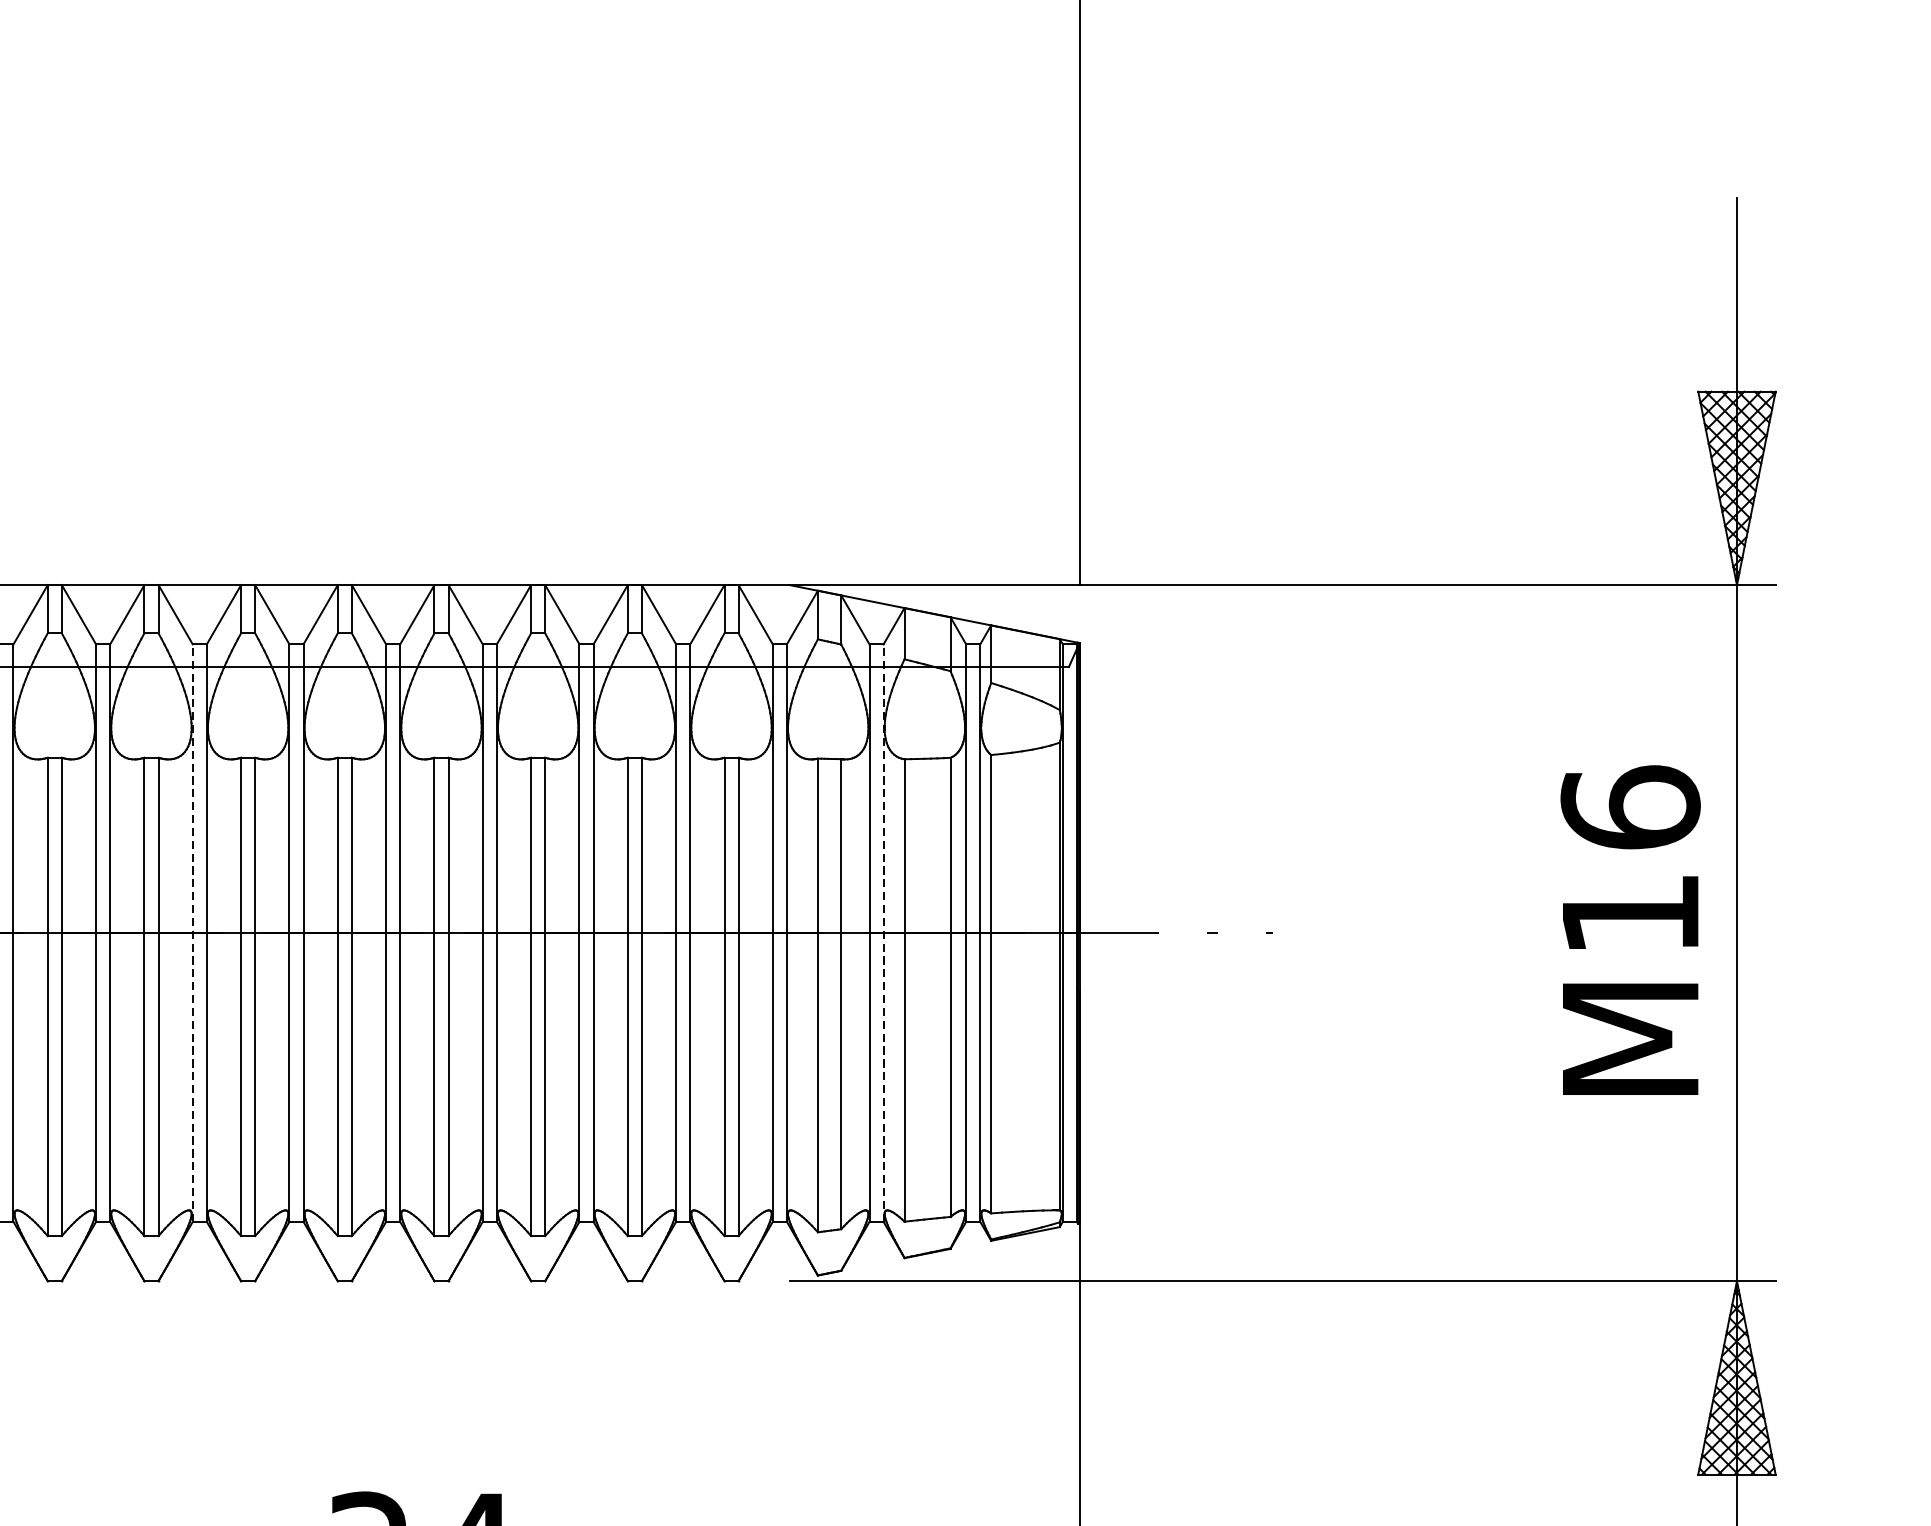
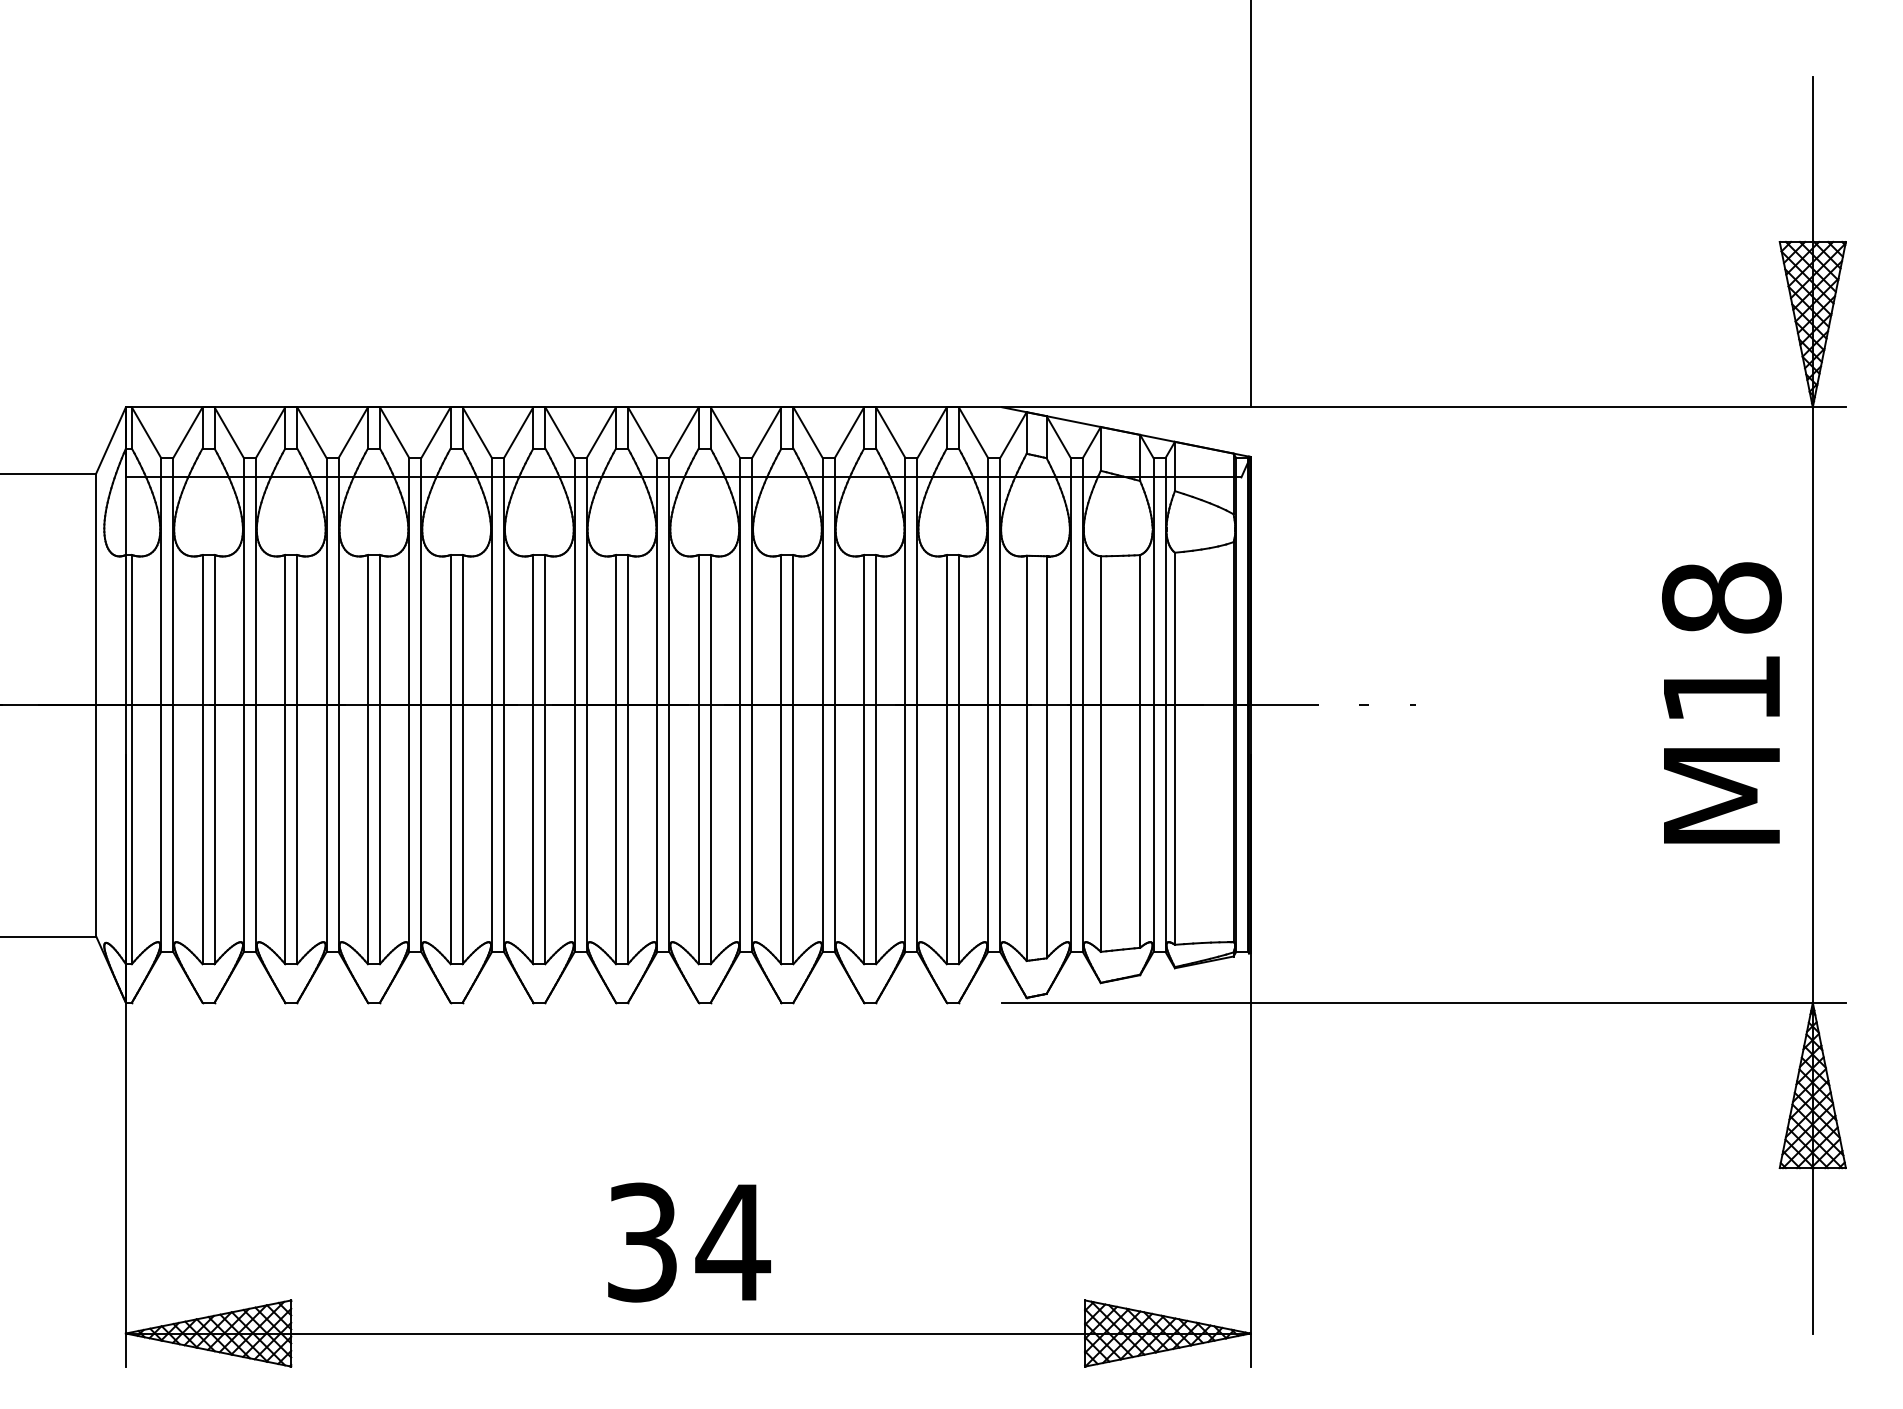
text: (1630, 807) -> (1721, 597), M16 -> M18
line: (192, 933) -> (491, 705), dashed -> solid
line: (883, 933) -> (1082, 705), dashed -> solid

